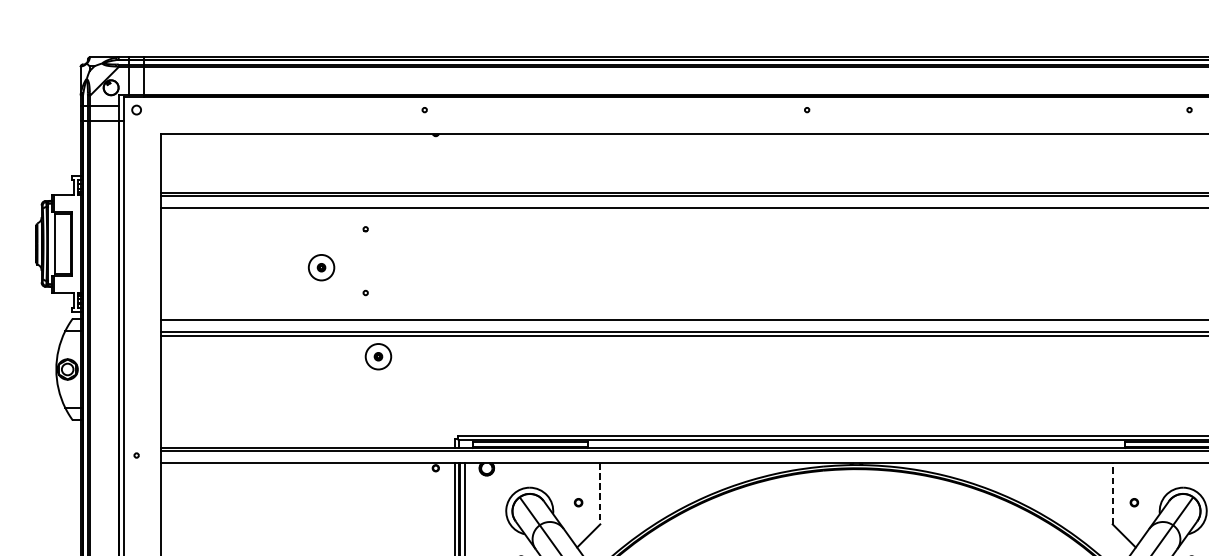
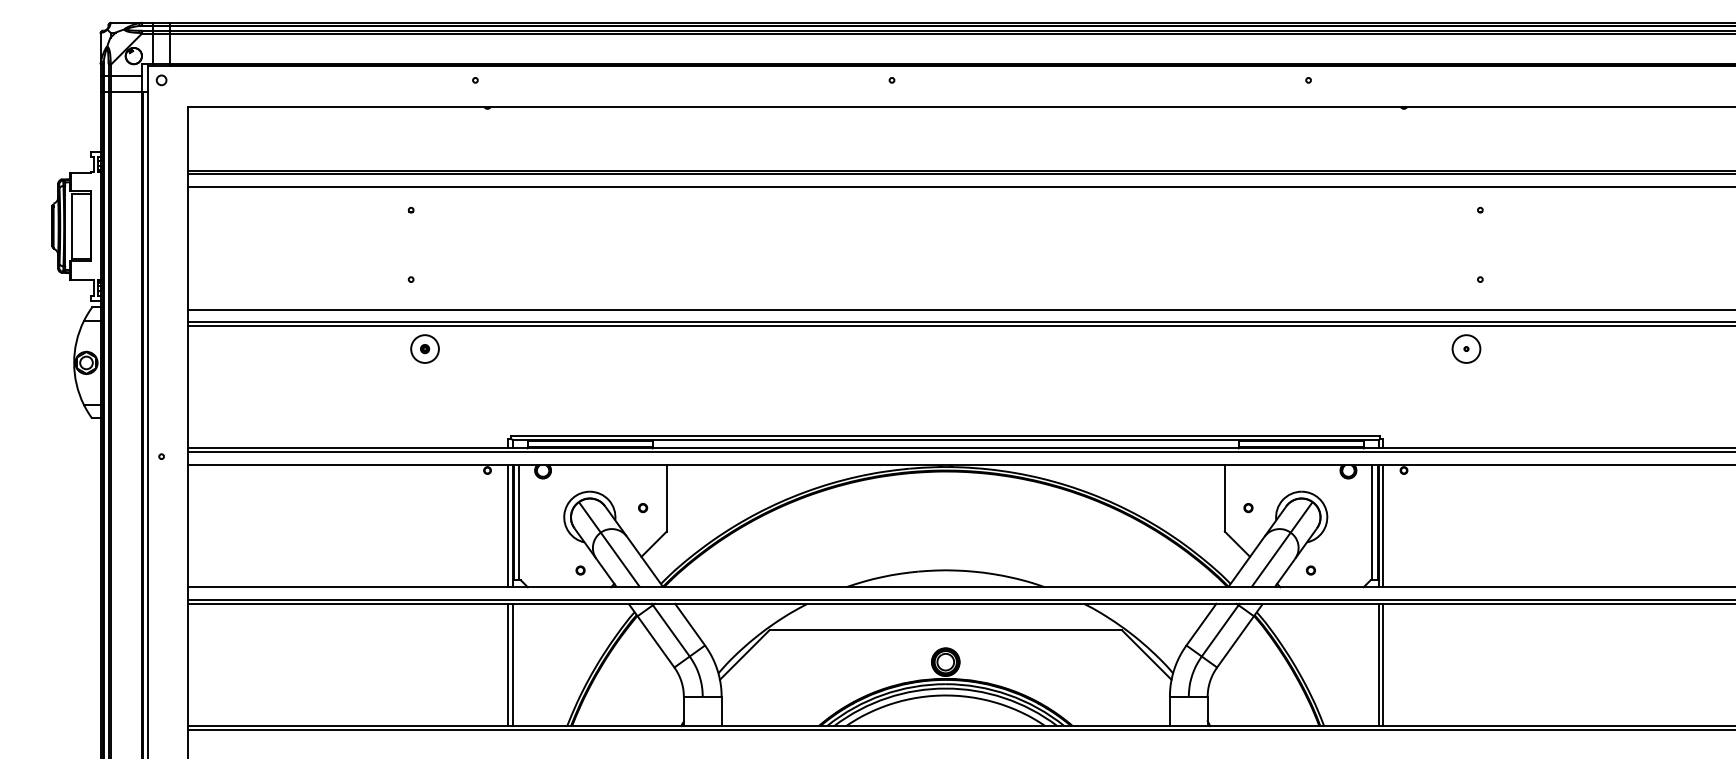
part: (321, 267) -> (362, 251), removed
line: (600, 493) -> (666, 498), dashed -> solid
line: (1112, 493) -> (1224, 497), dashed -> solid

